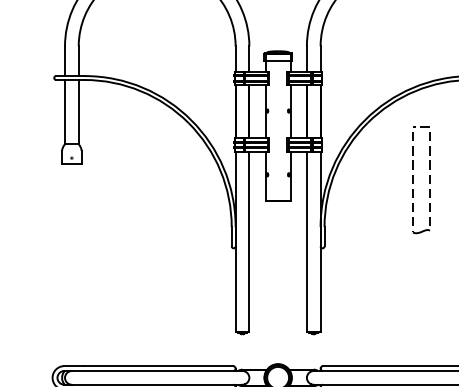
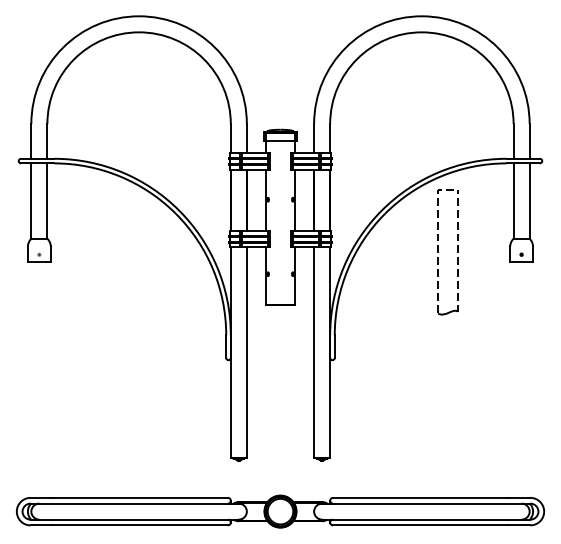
part: (413, 180) -> (438, 252), moved

